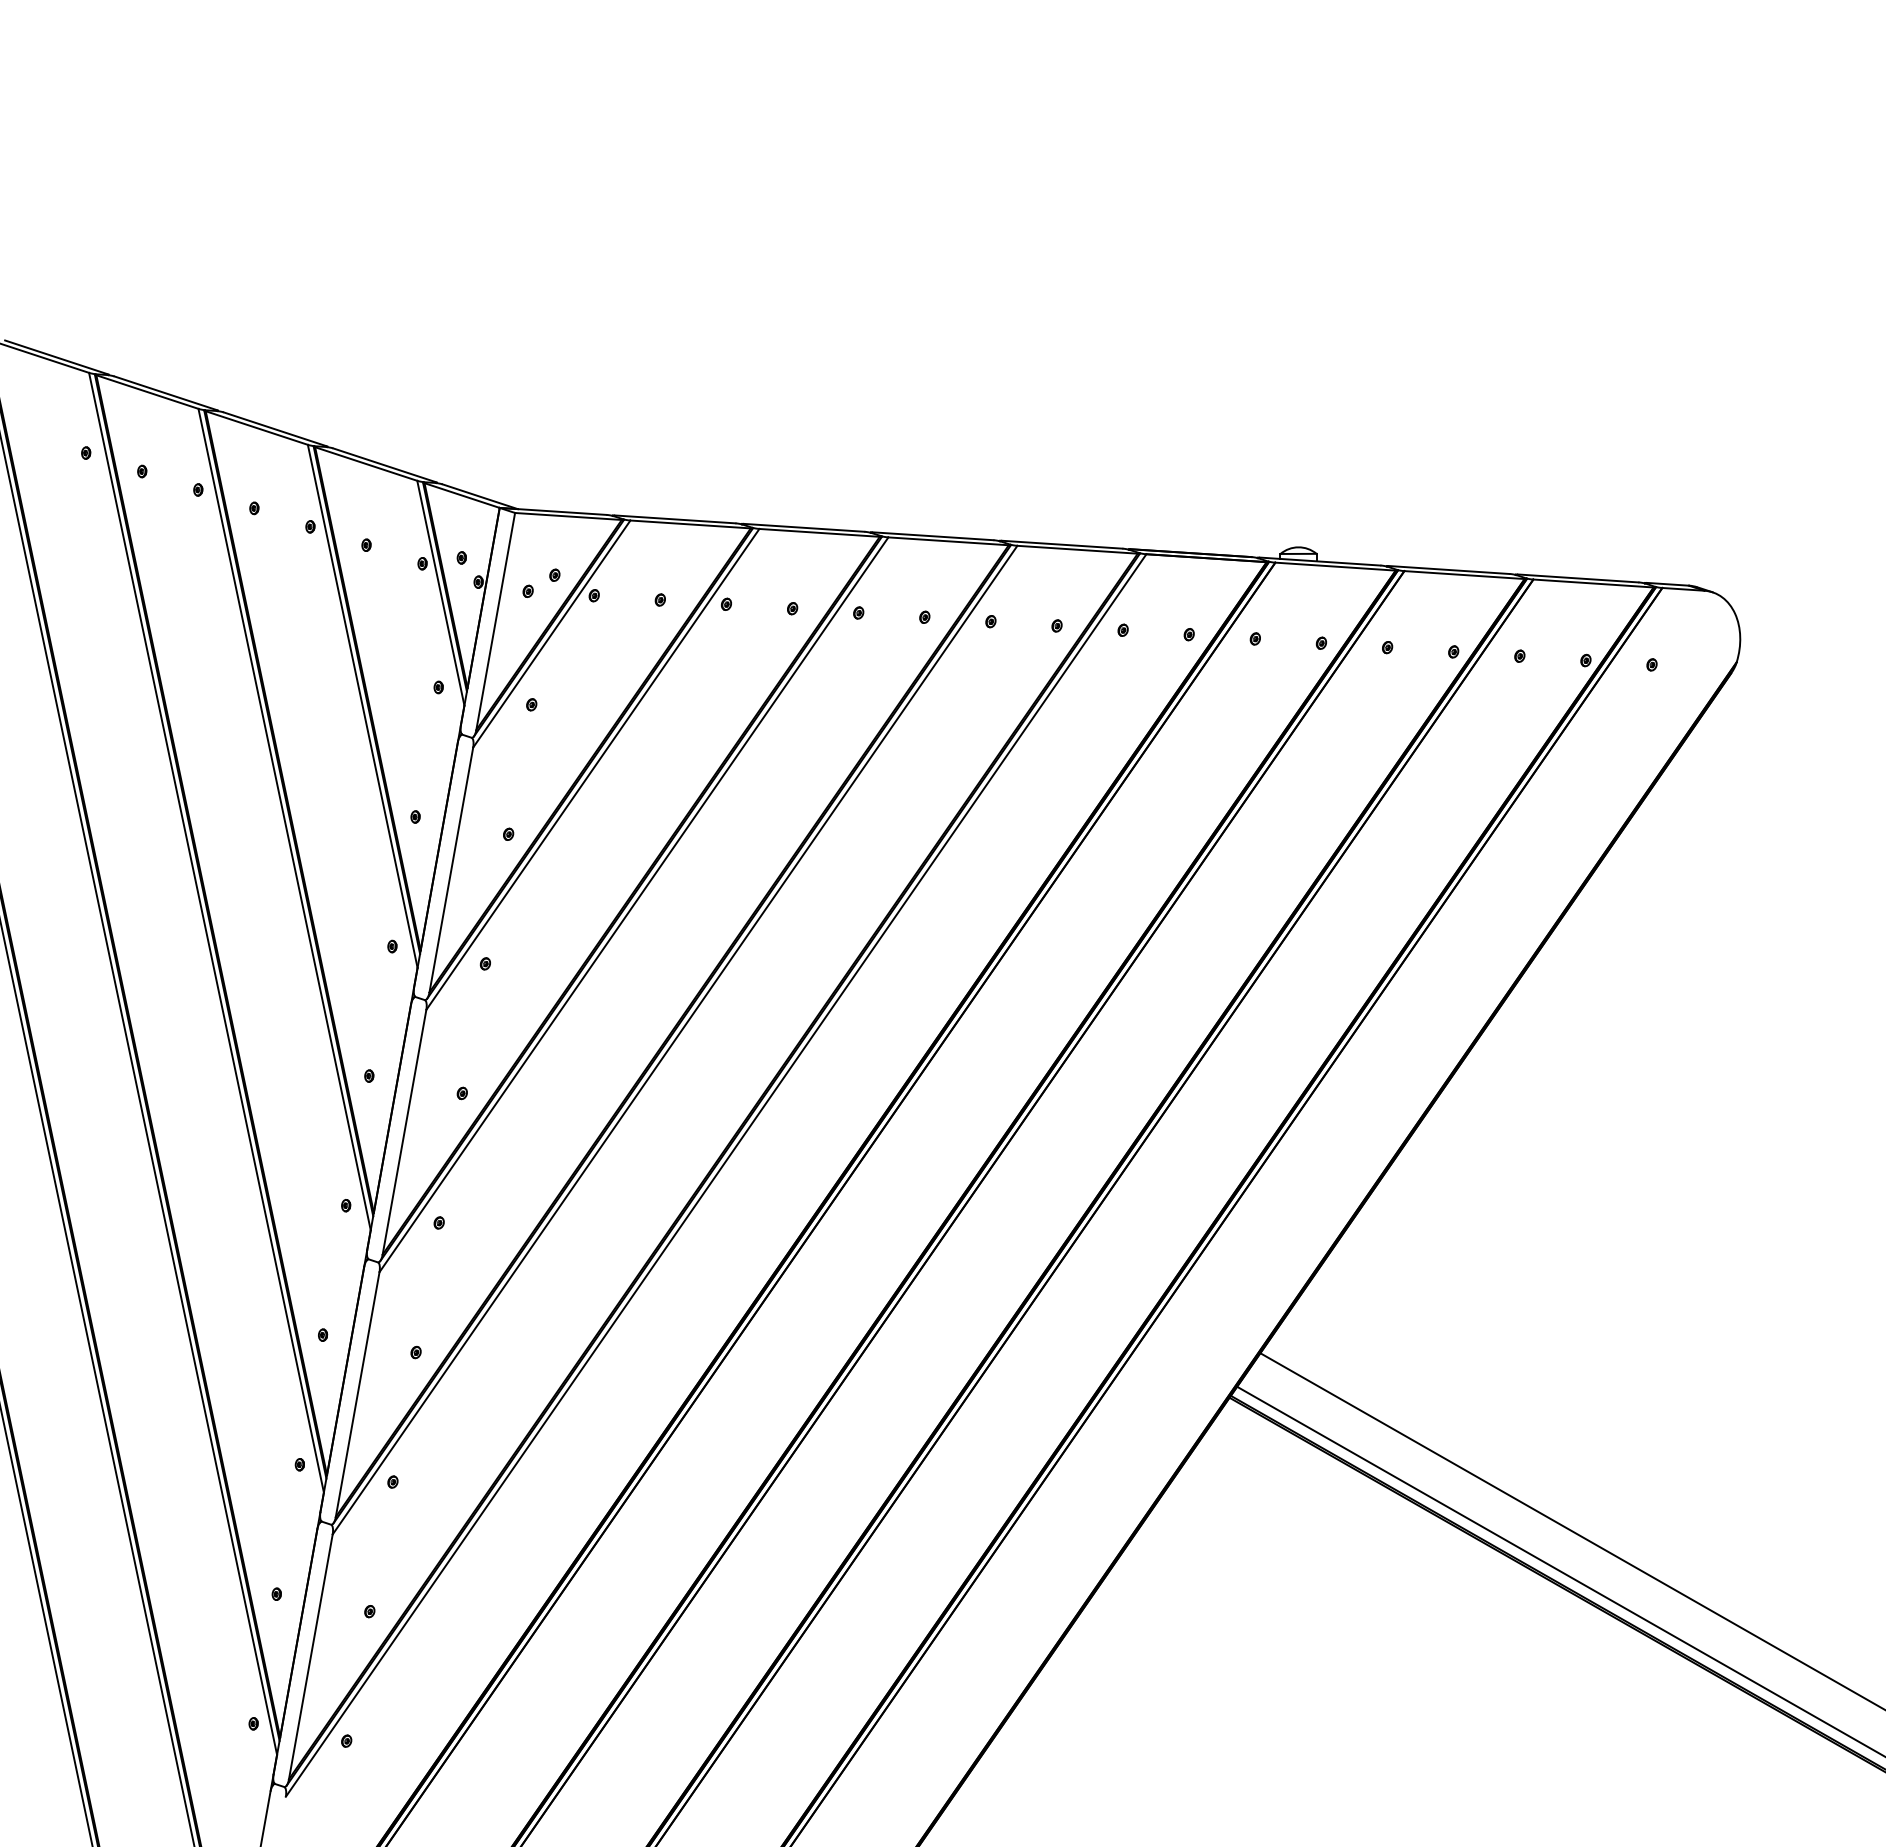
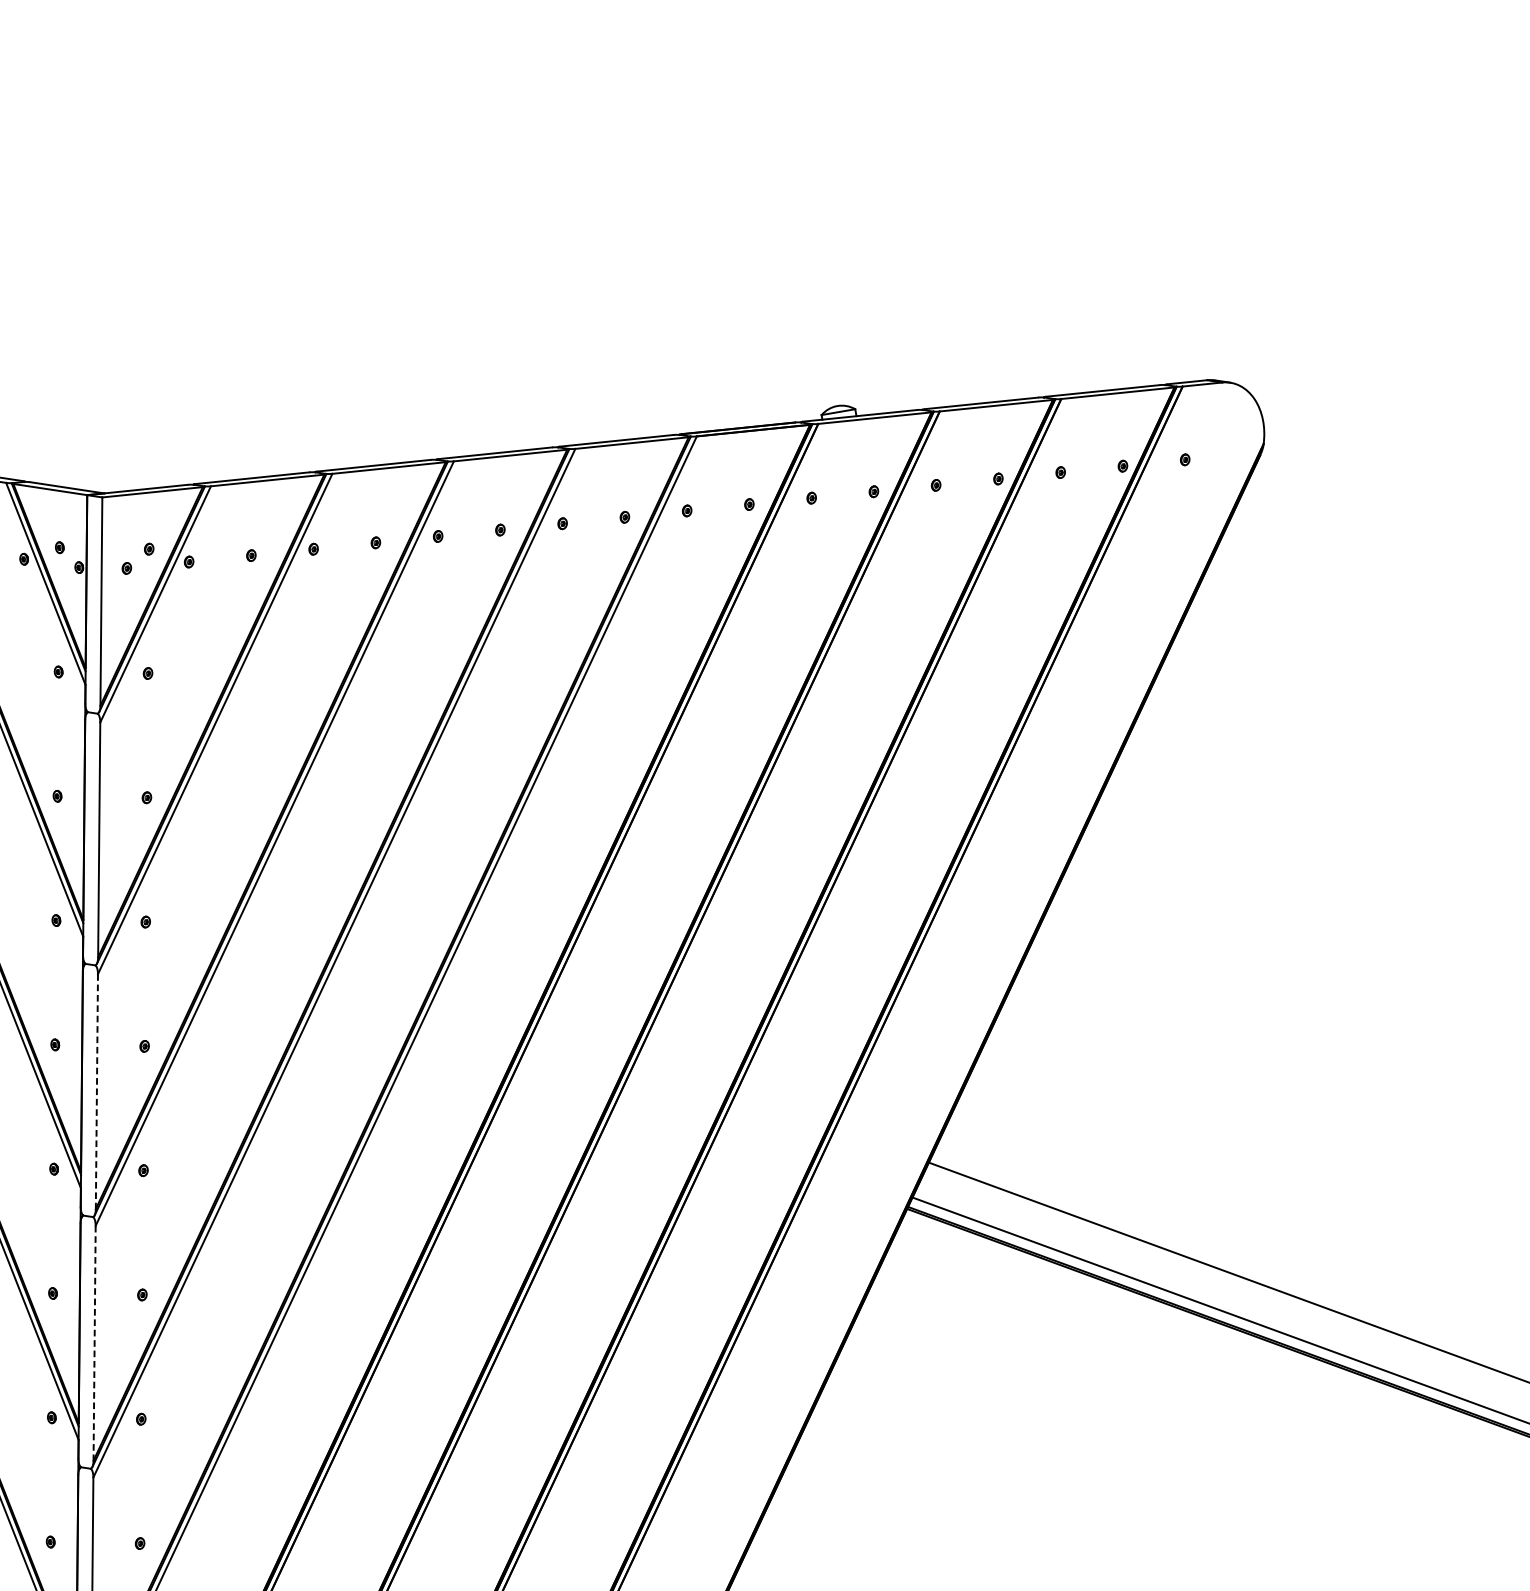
line: (404, 1132) -> (96, 1091), solid -> dashed
line: (357, 1395) -> (94, 1344), solid -> dashed

